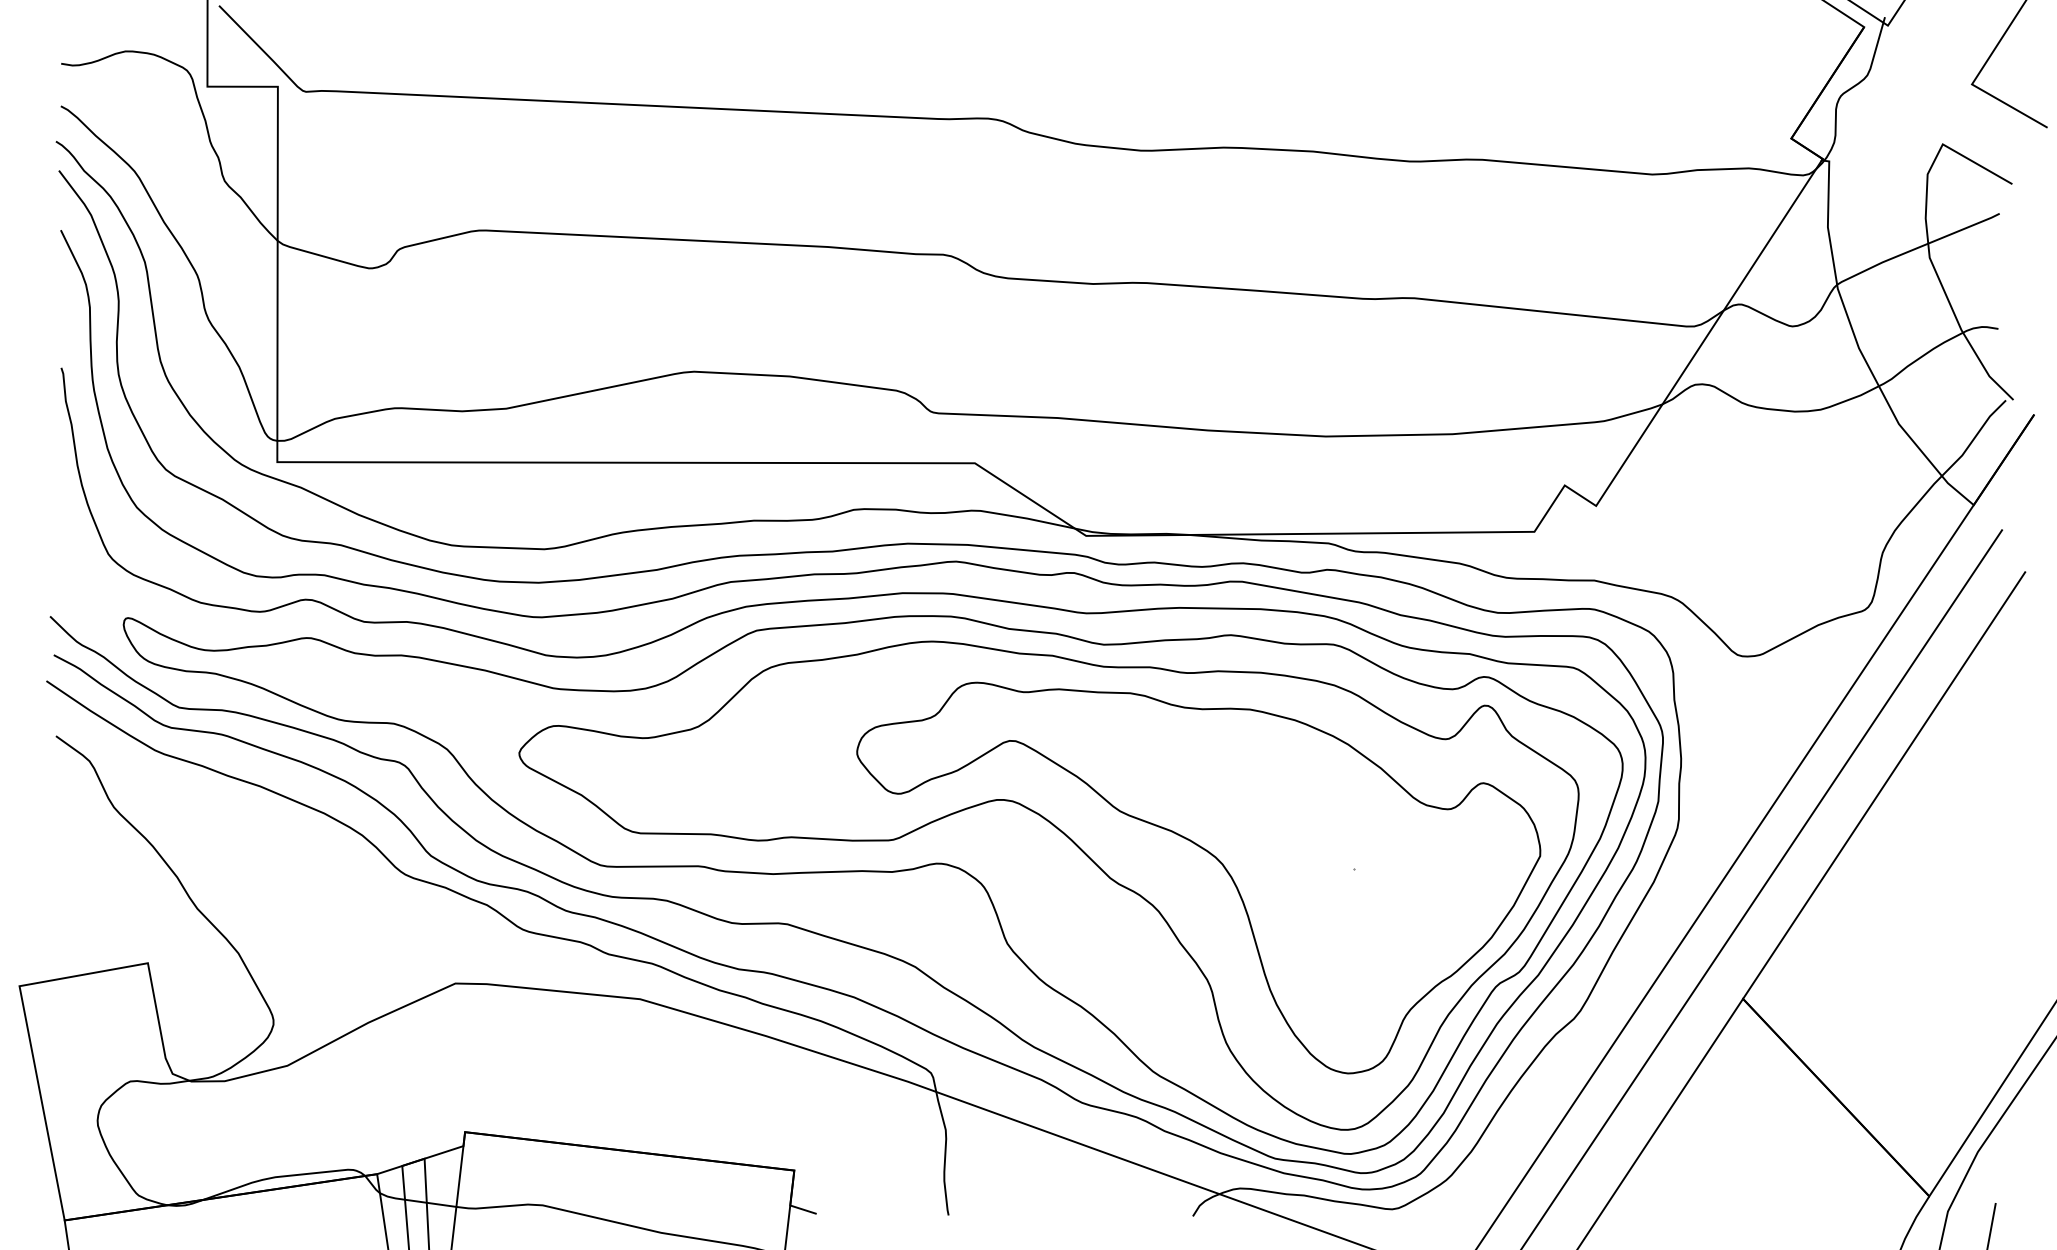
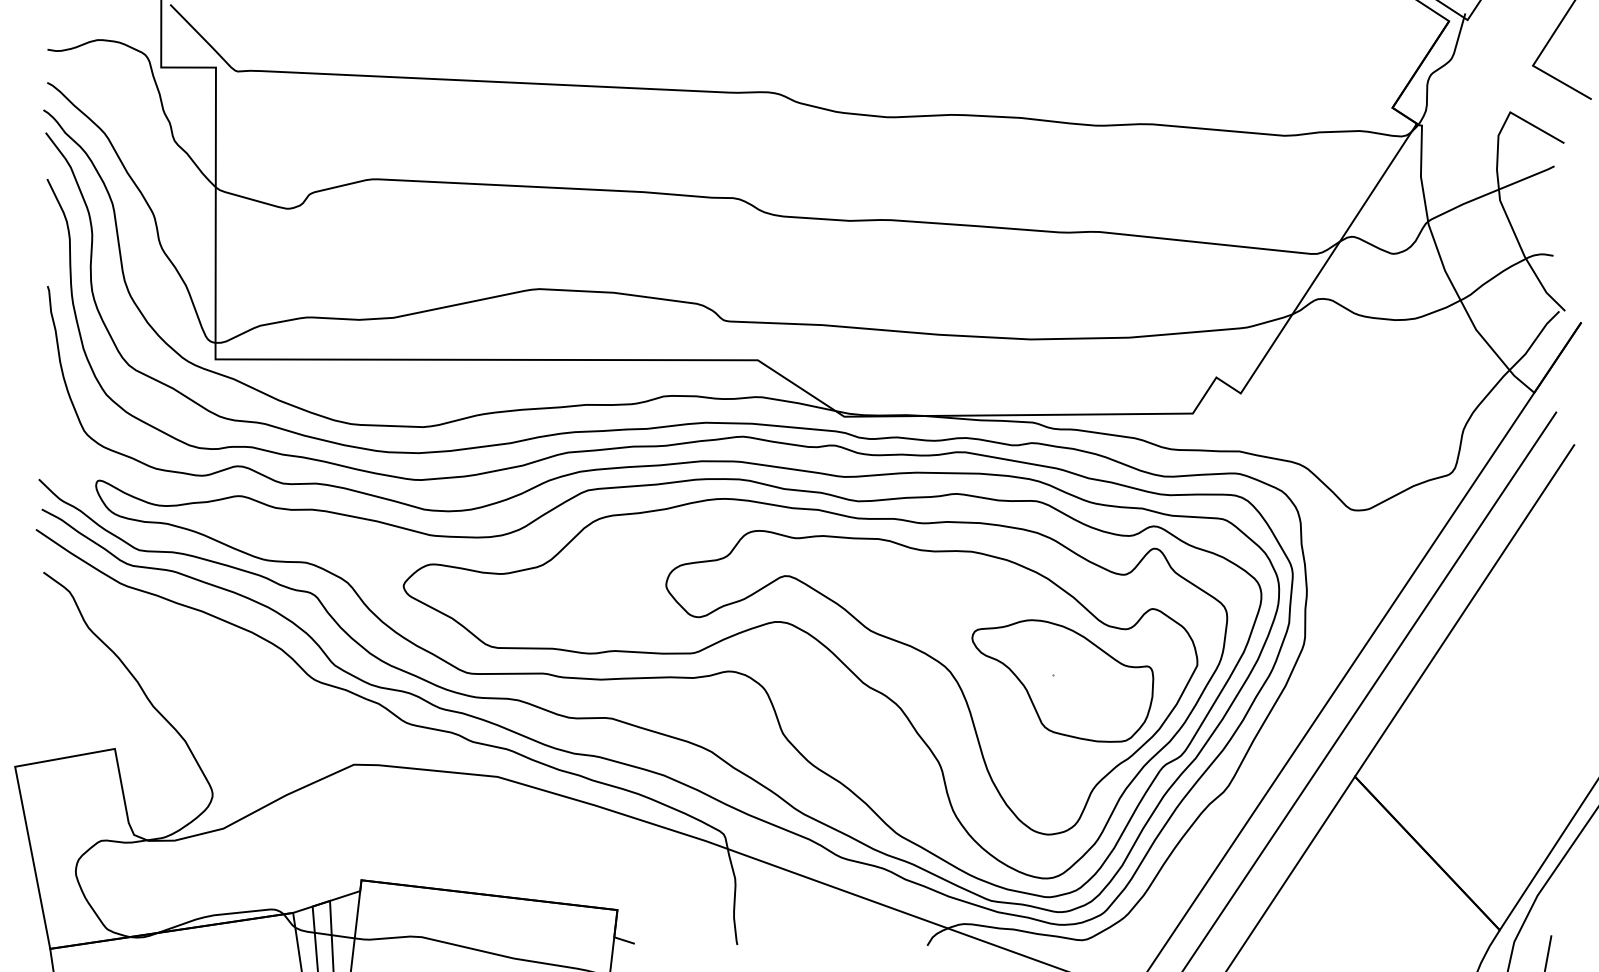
part: (1367, 875) -> (1063, 680), added

